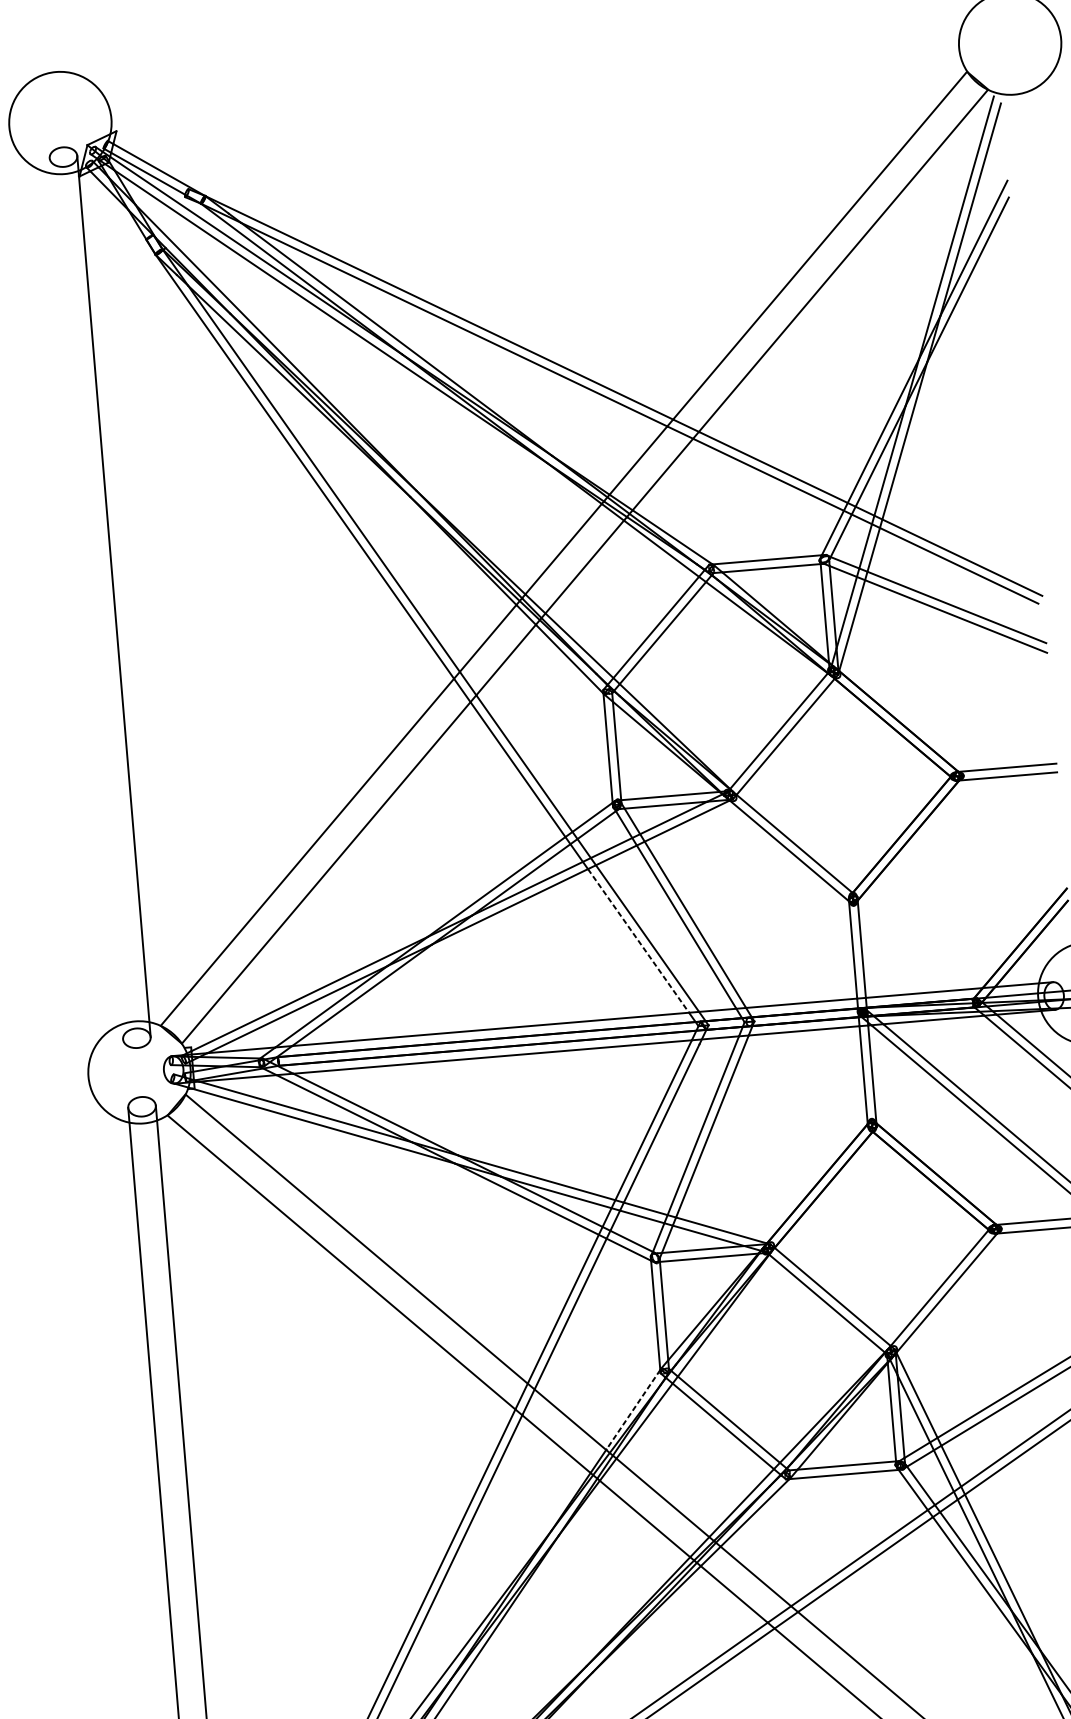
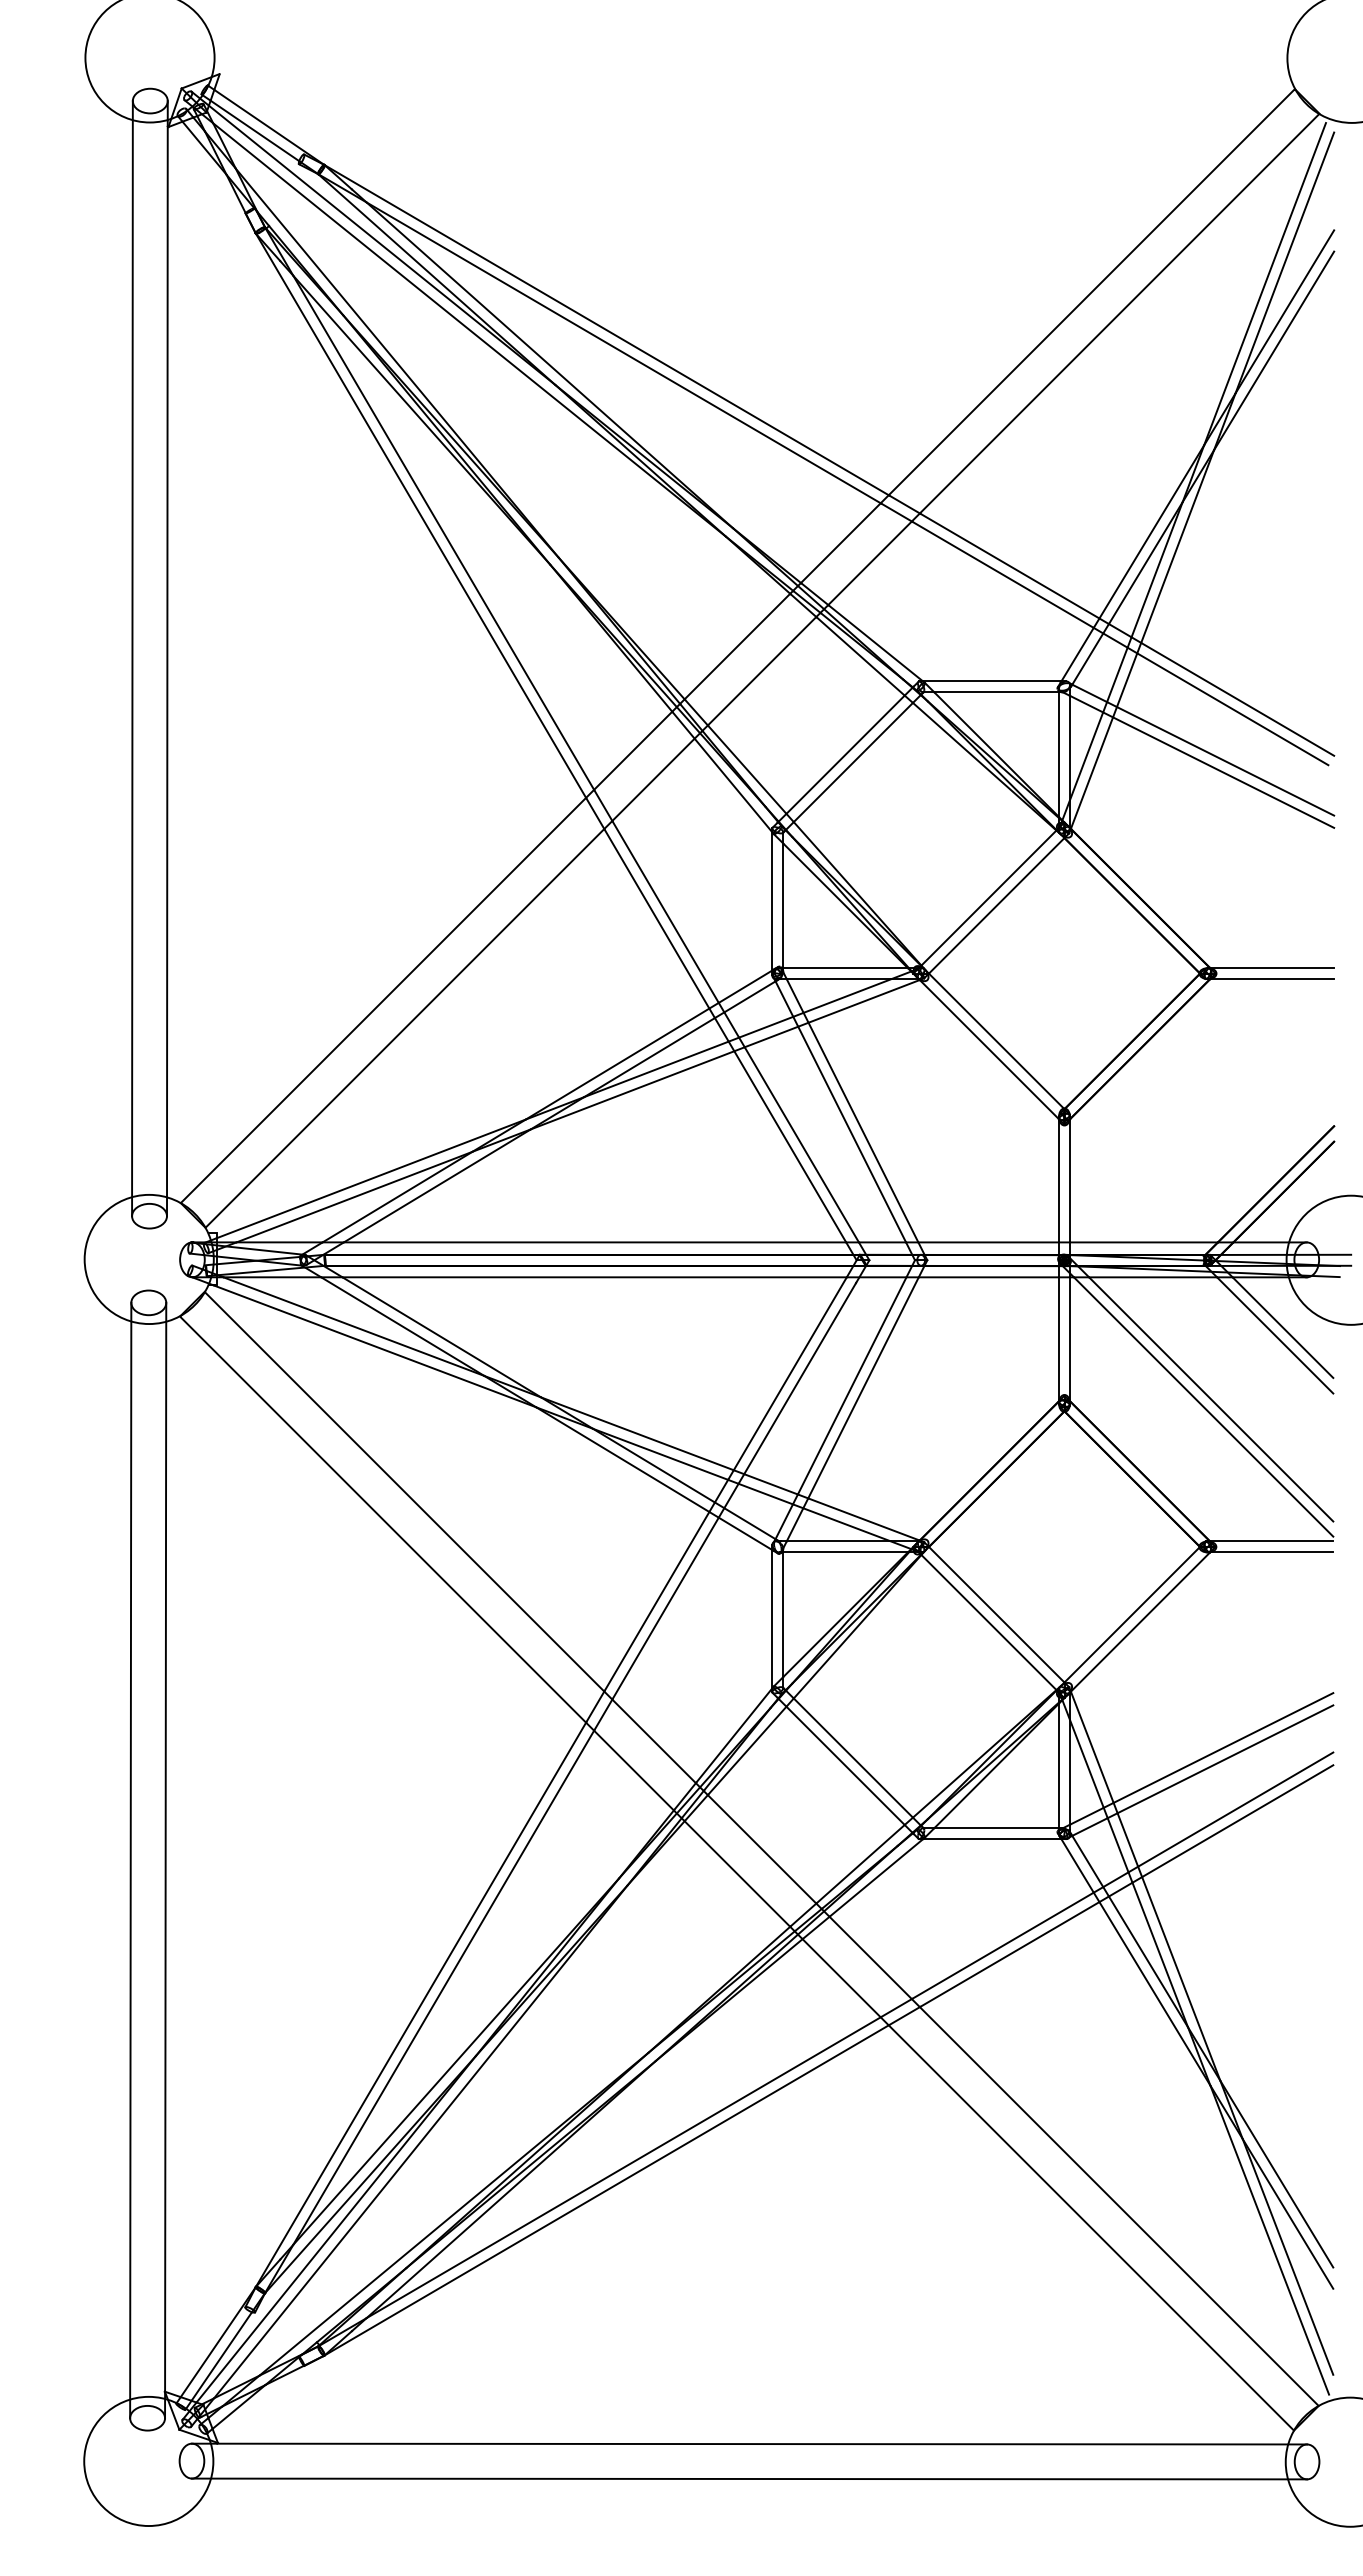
line: (86, 598) -> (132, 658), added
line: (638, 940) -> (790, 1146), dashed -> solid
line: (633, 1409) -> (734, 1735), dashed -> solid

